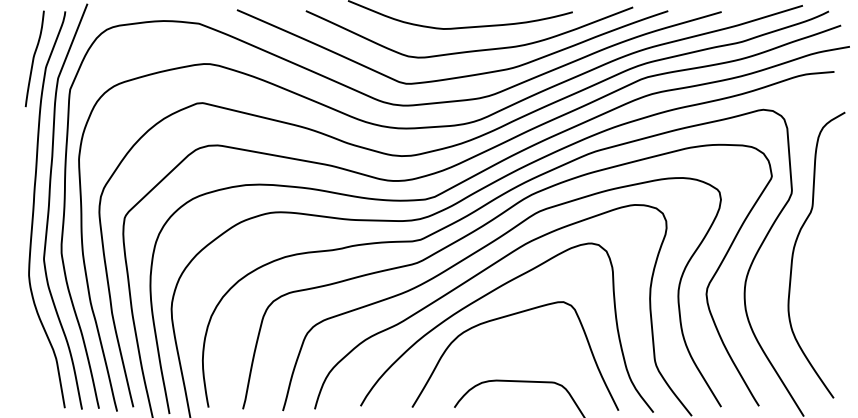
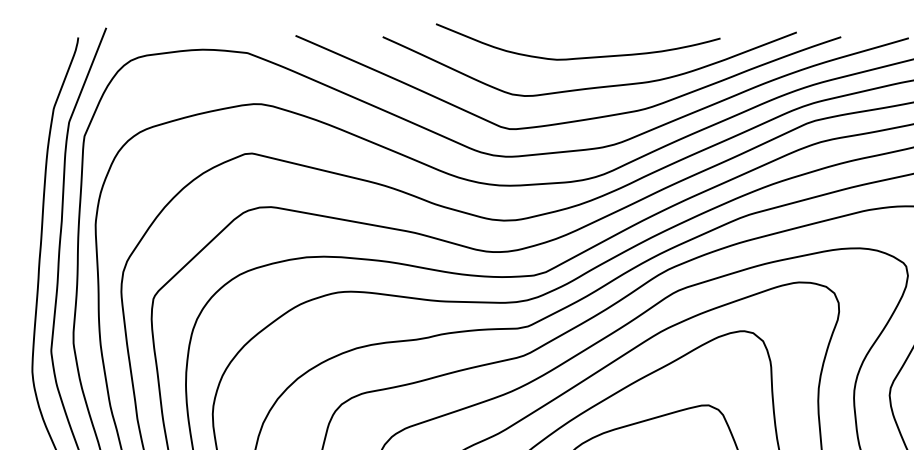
curve: (34, 58) -> (39, 97), removed

